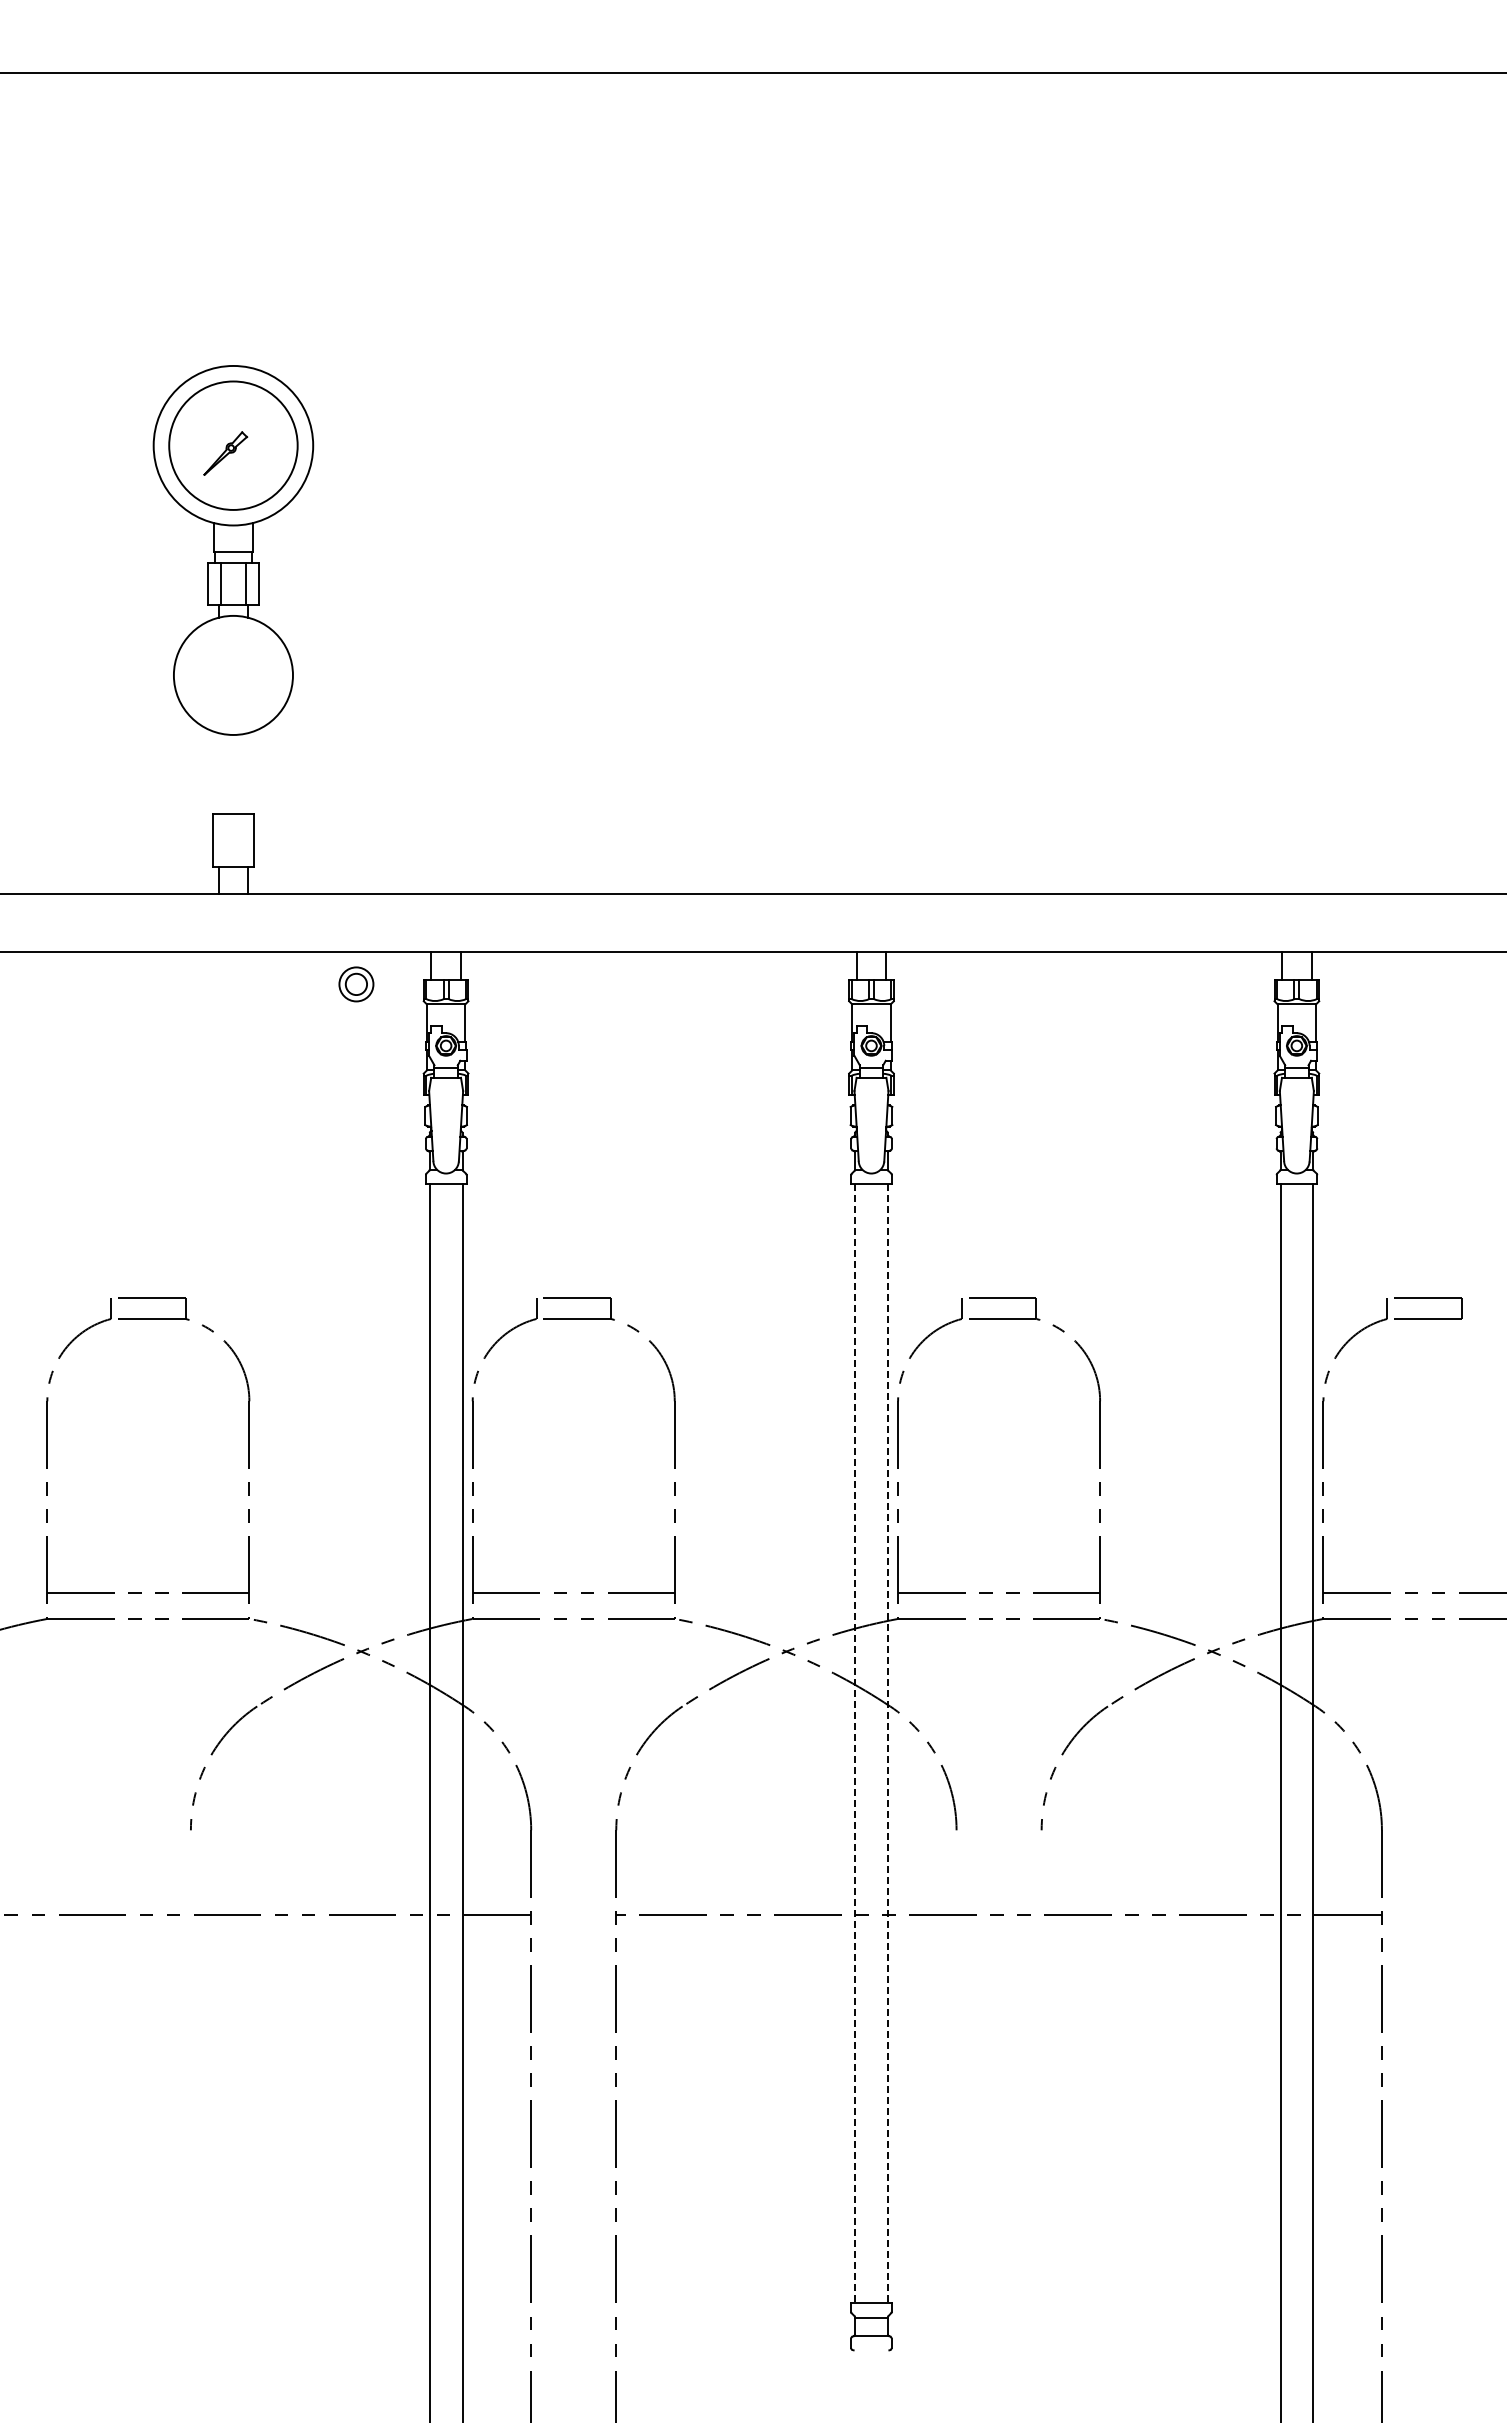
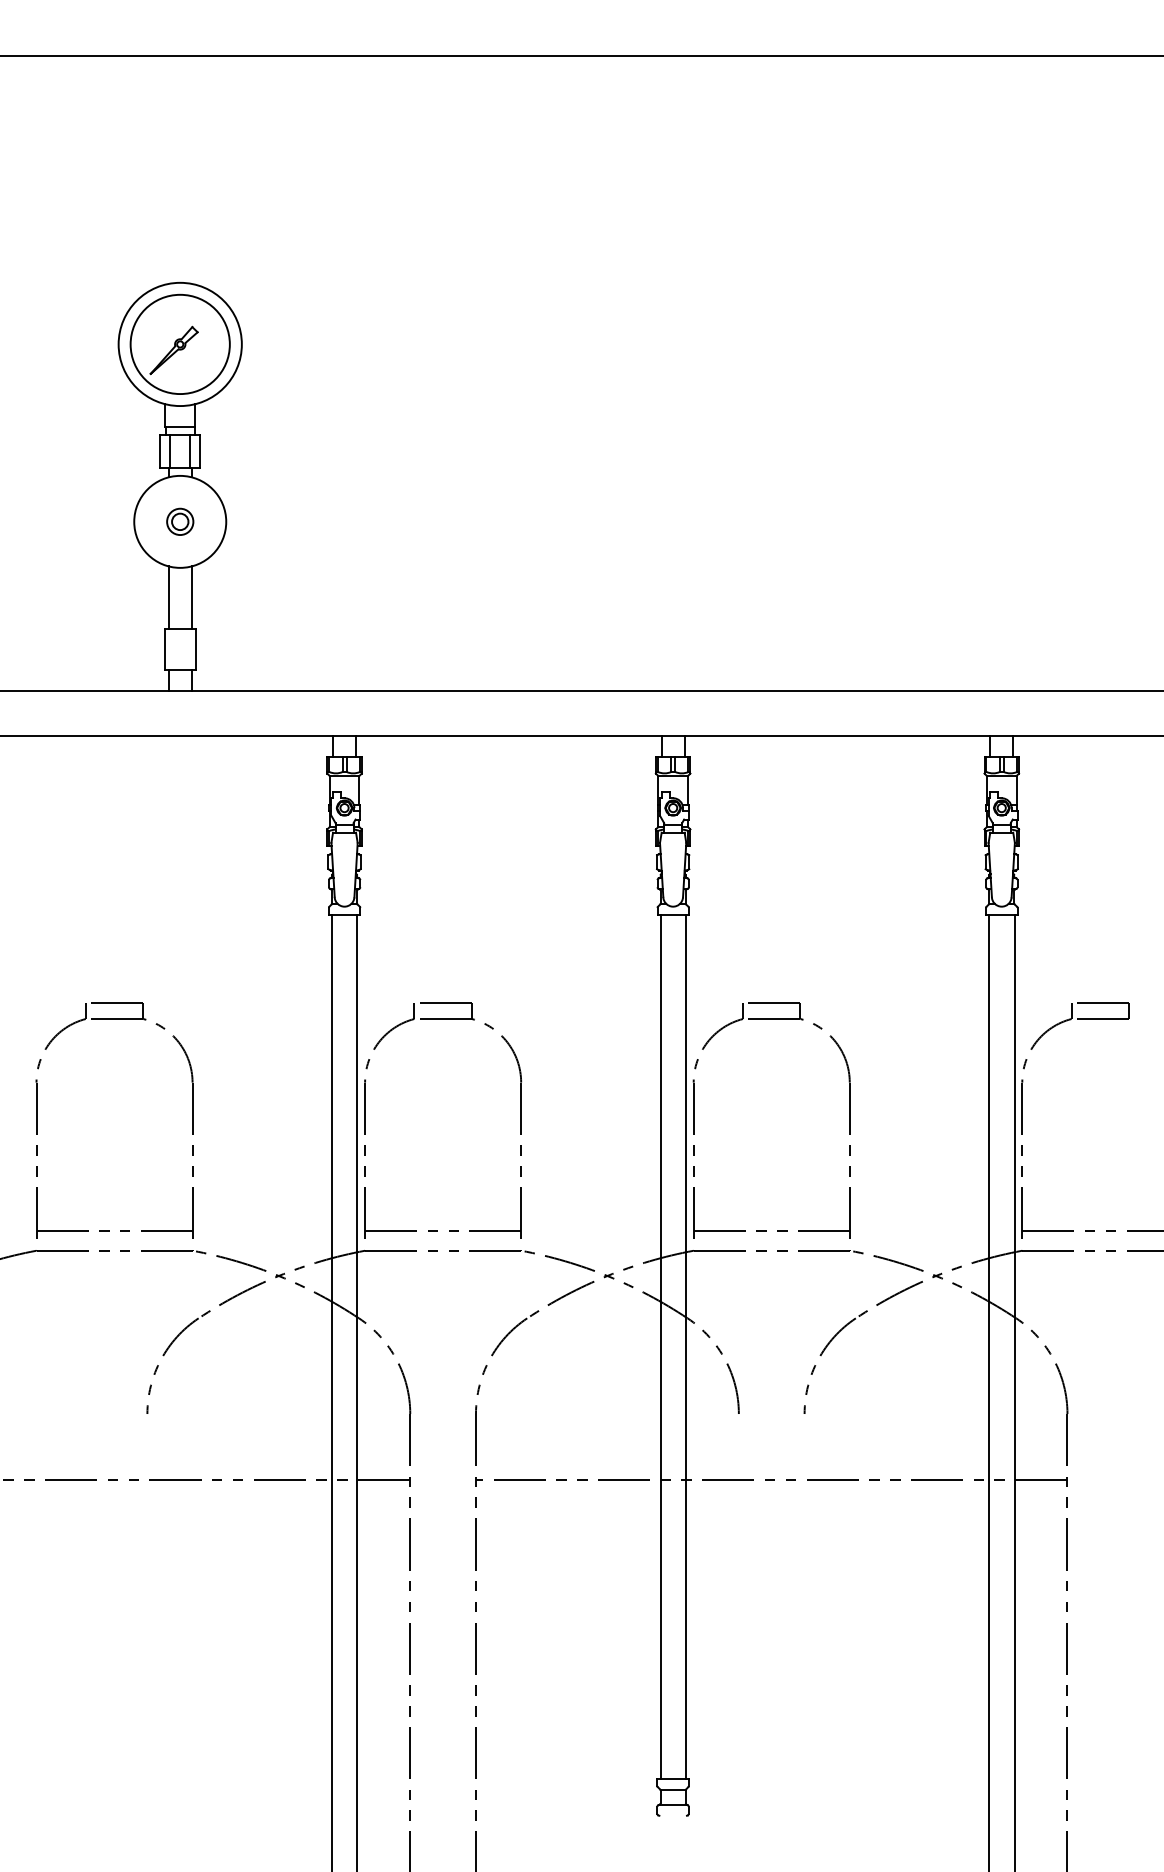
part: (225, 453) -> (174, 350), size x1.43
line: (218, 773) -> (168, 597), added
line: (248, 773) -> (191, 597), added
part: (356, 984) -> (180, 521), moved
line: (855, 1744) -> (660, 1347), dashed -> solid
line: (888, 1744) -> (686, 1347), dashed -> solid

